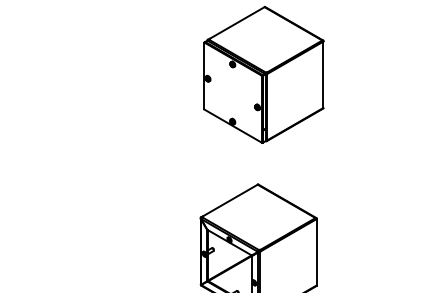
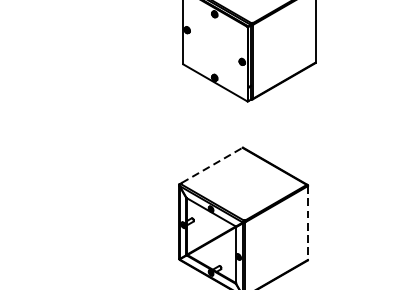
line: (230, 200) -> (212, 165), solid -> dashed
line: (316, 252) -> (307, 223), solid -> dashed

